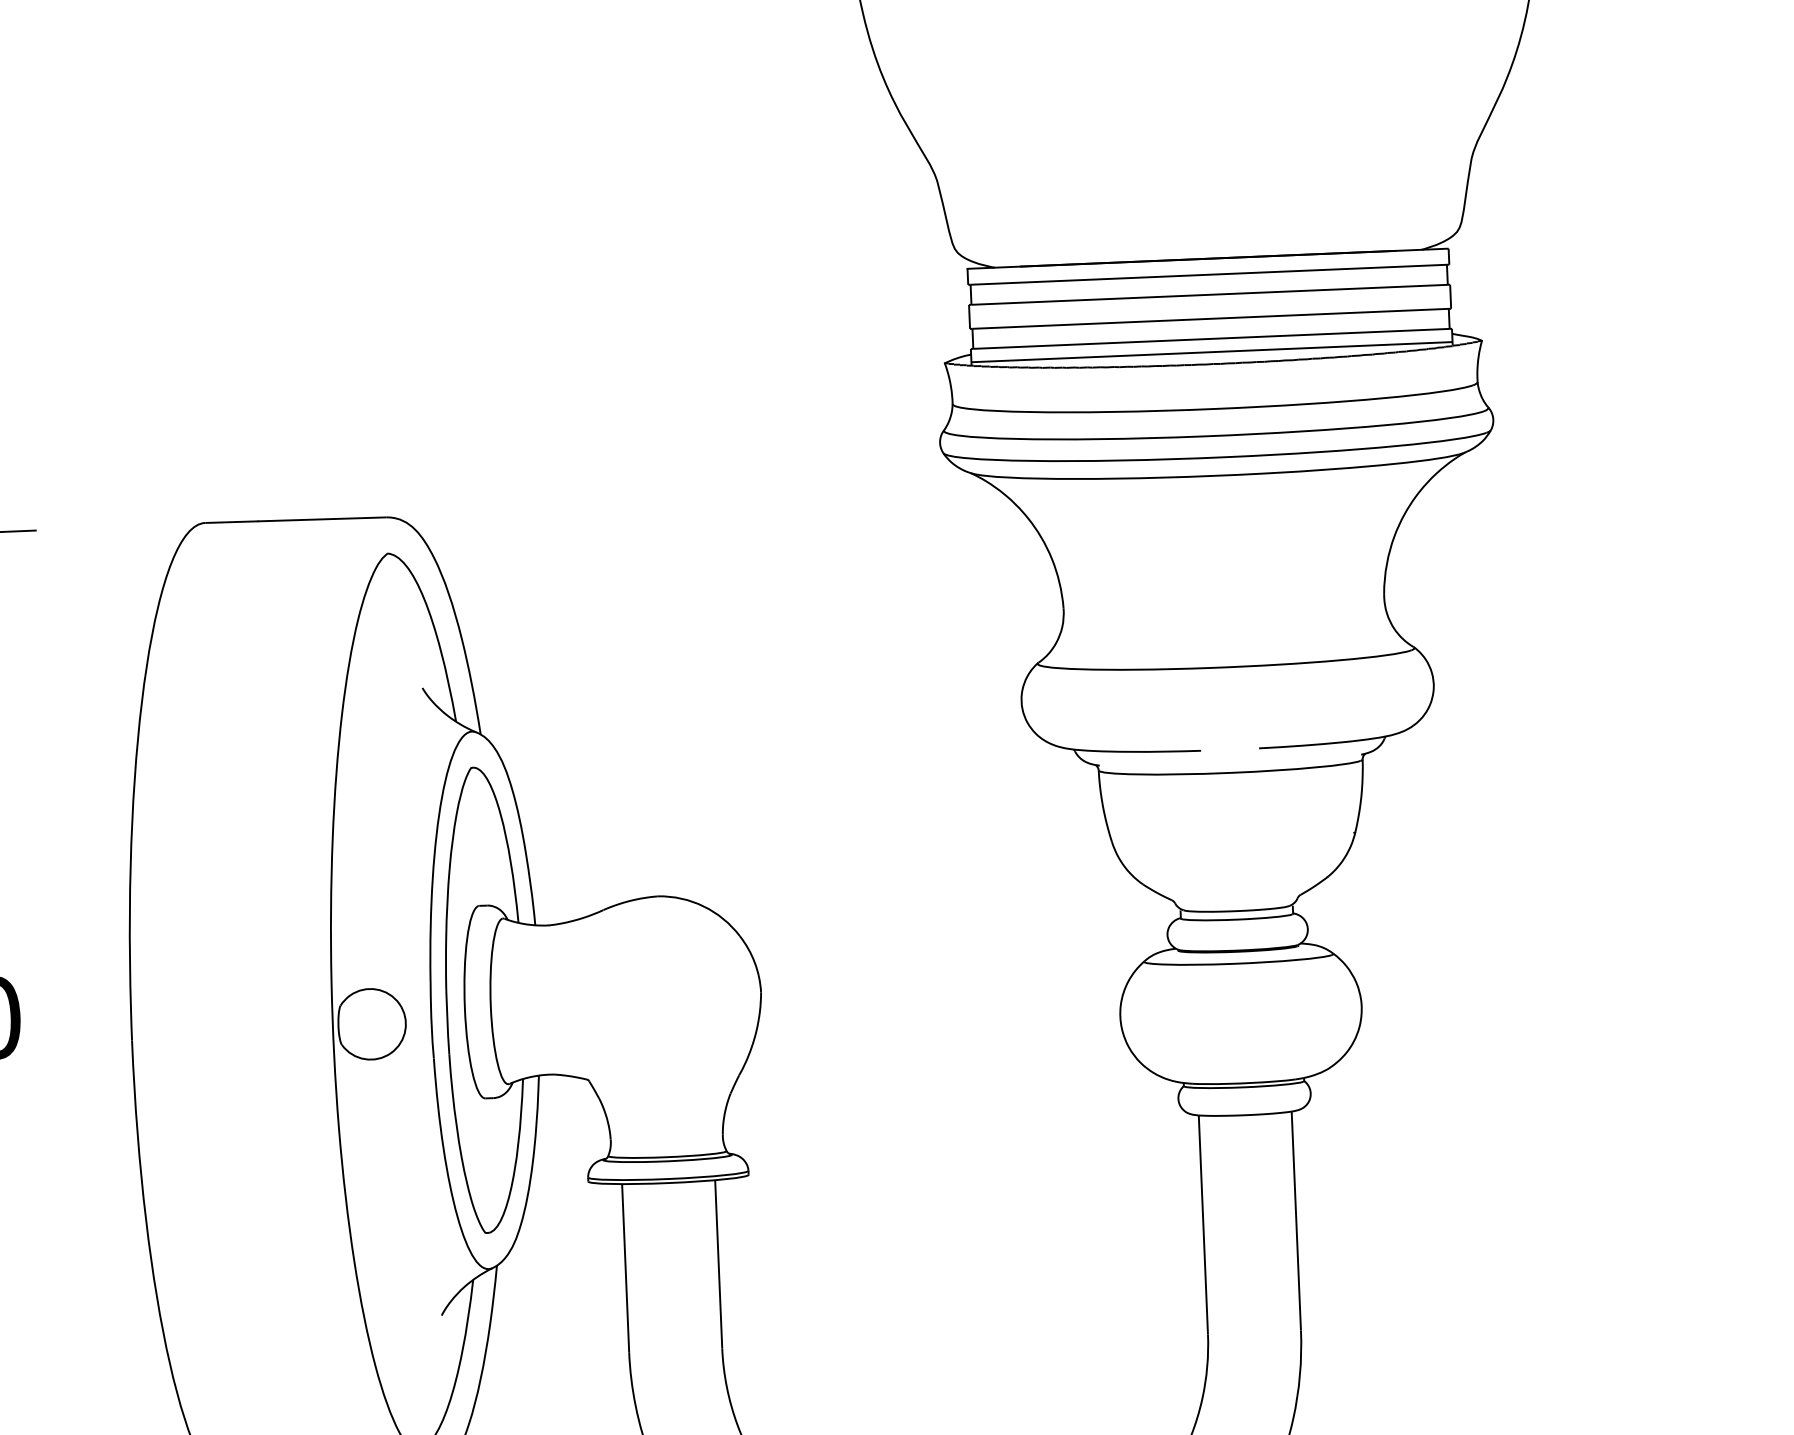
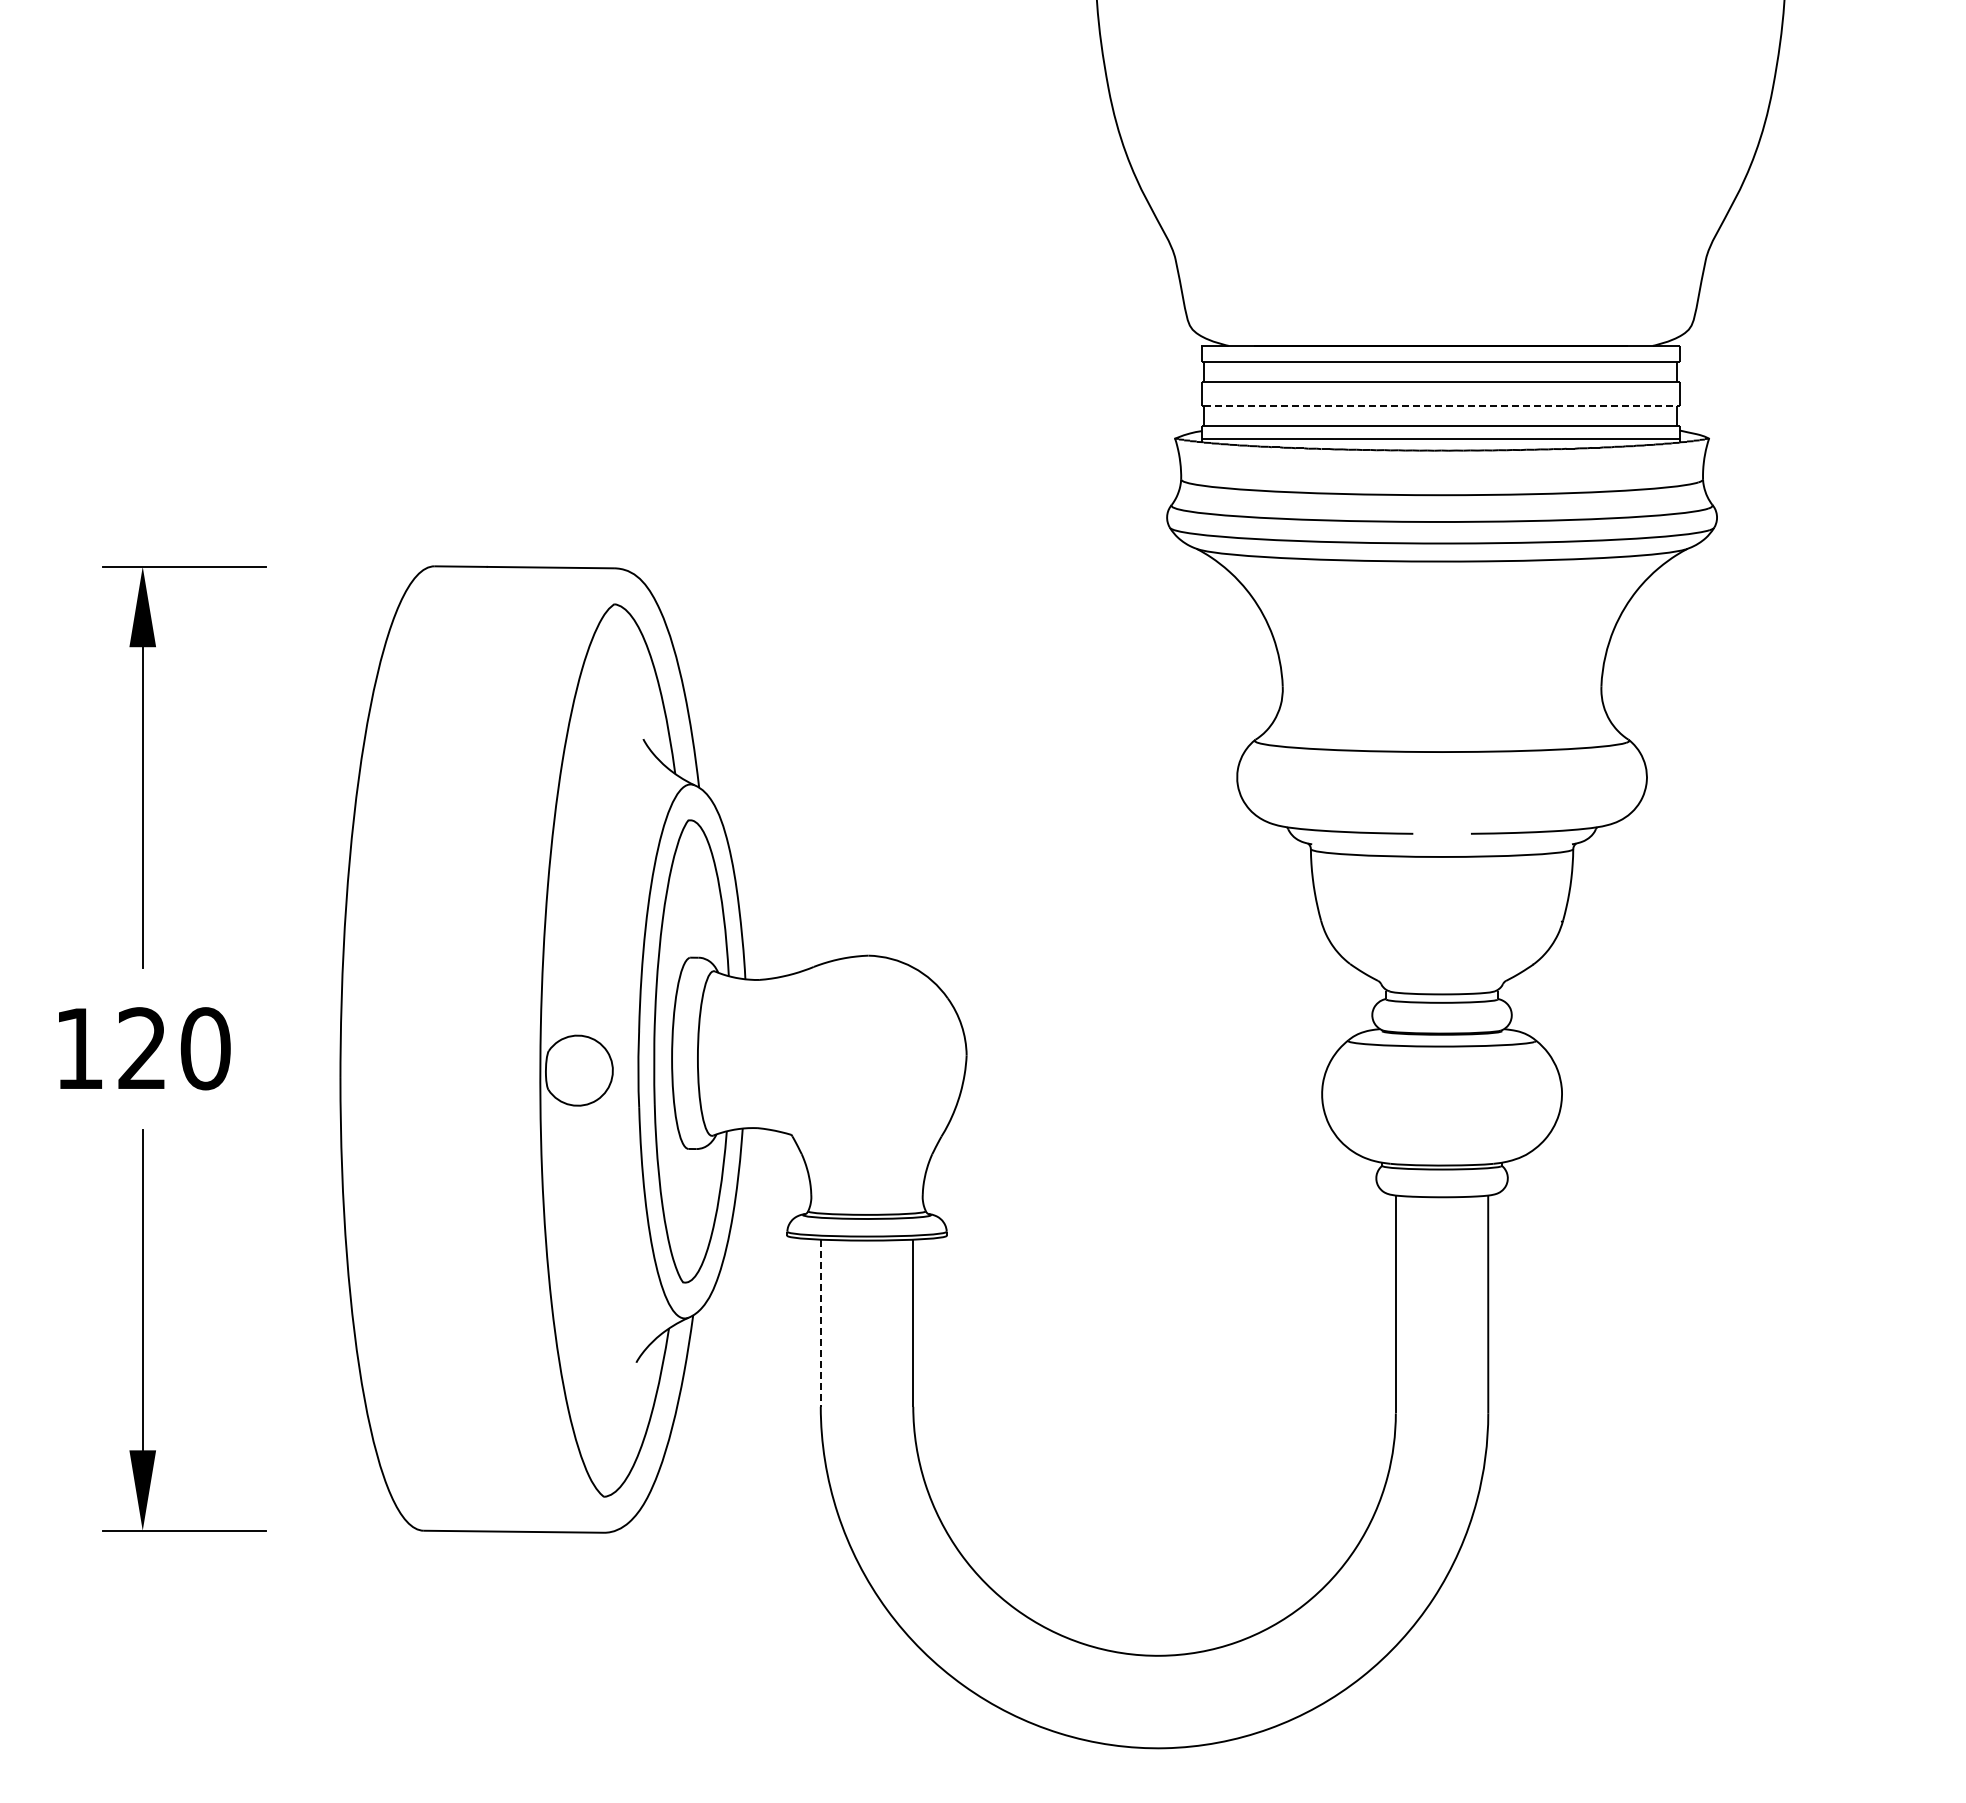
line: (1211, 318) -> (1441, 405), solid -> dashed
line: (625, 1268) -> (820, 1323), solid -> dashed

